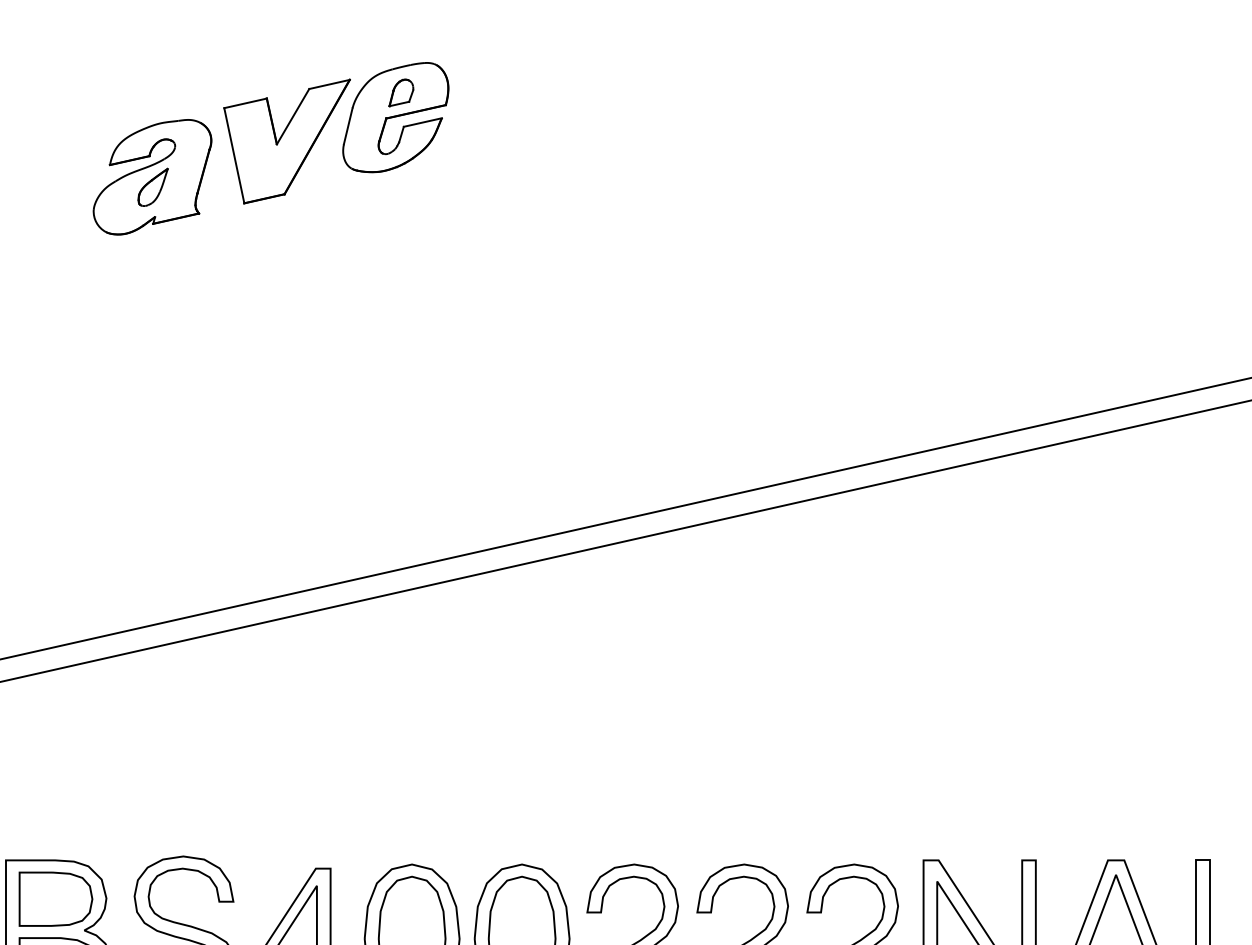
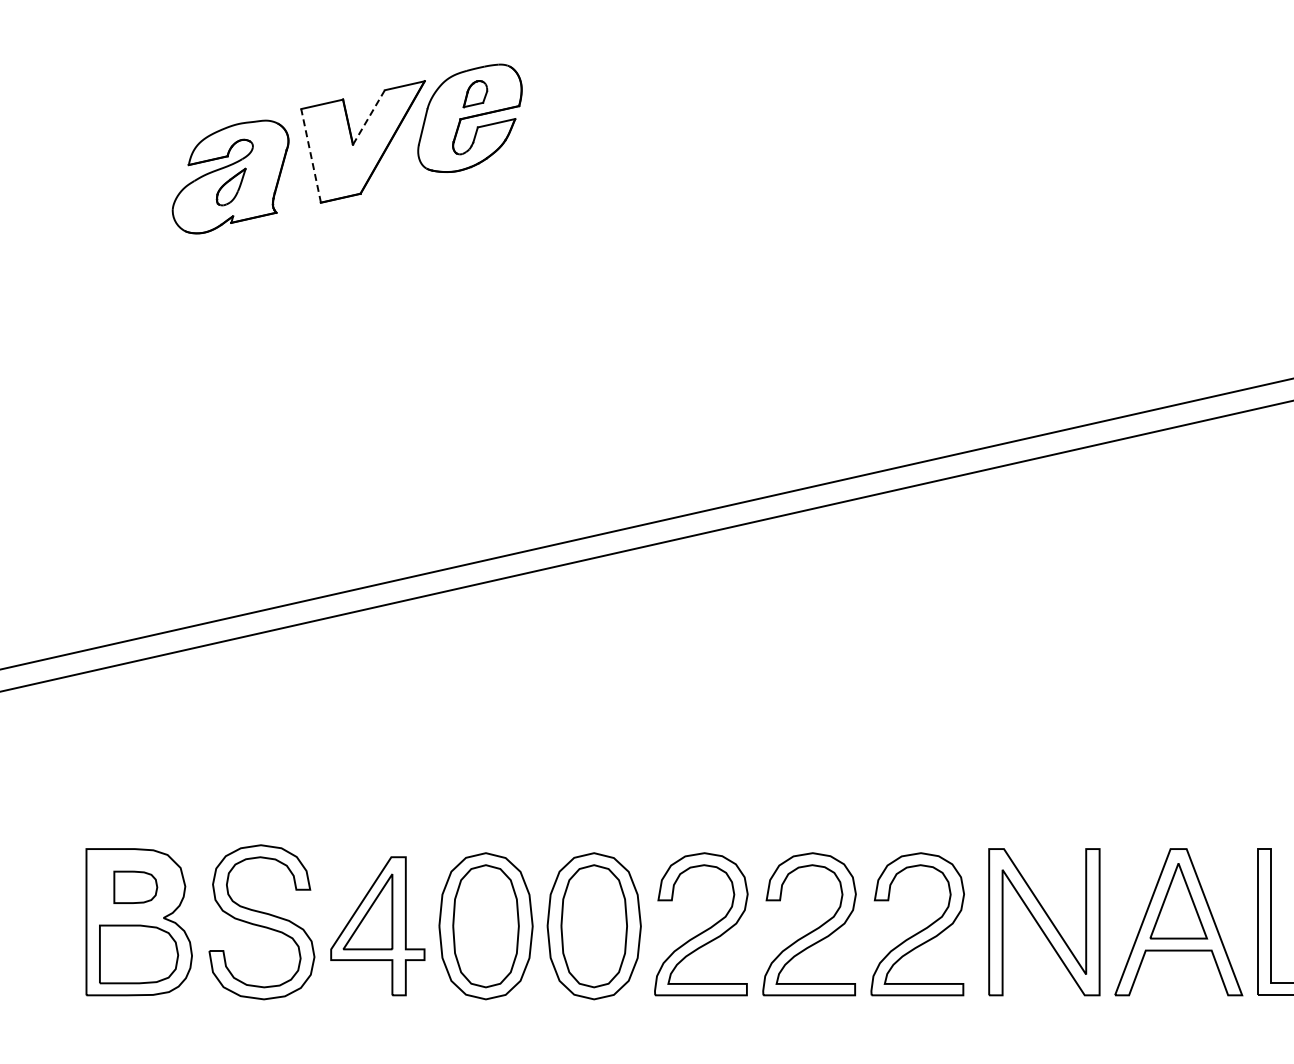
line: (292, 116) -> (368, 117), solid -> dashed
line: (234, 155) -> (311, 155), solid -> dashed
part: (55, 899) -> (135, 887), size x0.6

